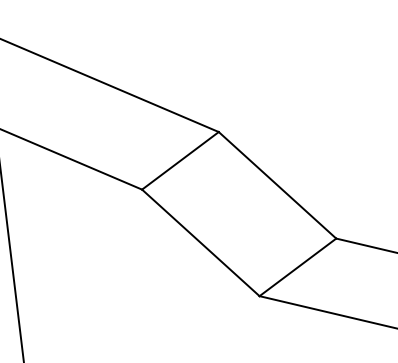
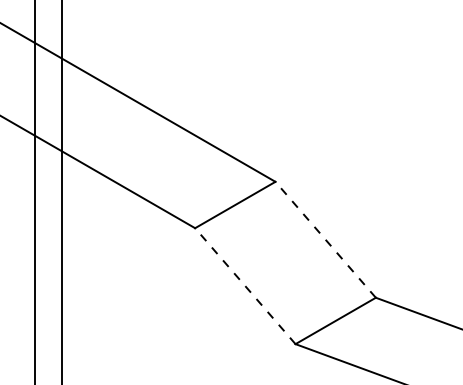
line: (277, 185) -> (325, 239), solid -> dashed
line: (201, 243) -> (245, 286), solid -> dashed

